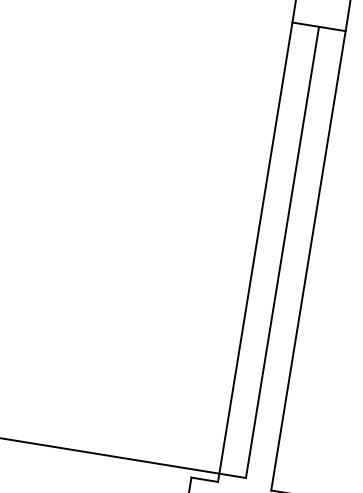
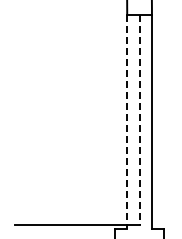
line: (255, 251) -> (127, 121), solid -> dashed
line: (282, 253) -> (139, 120), solid -> dashed

